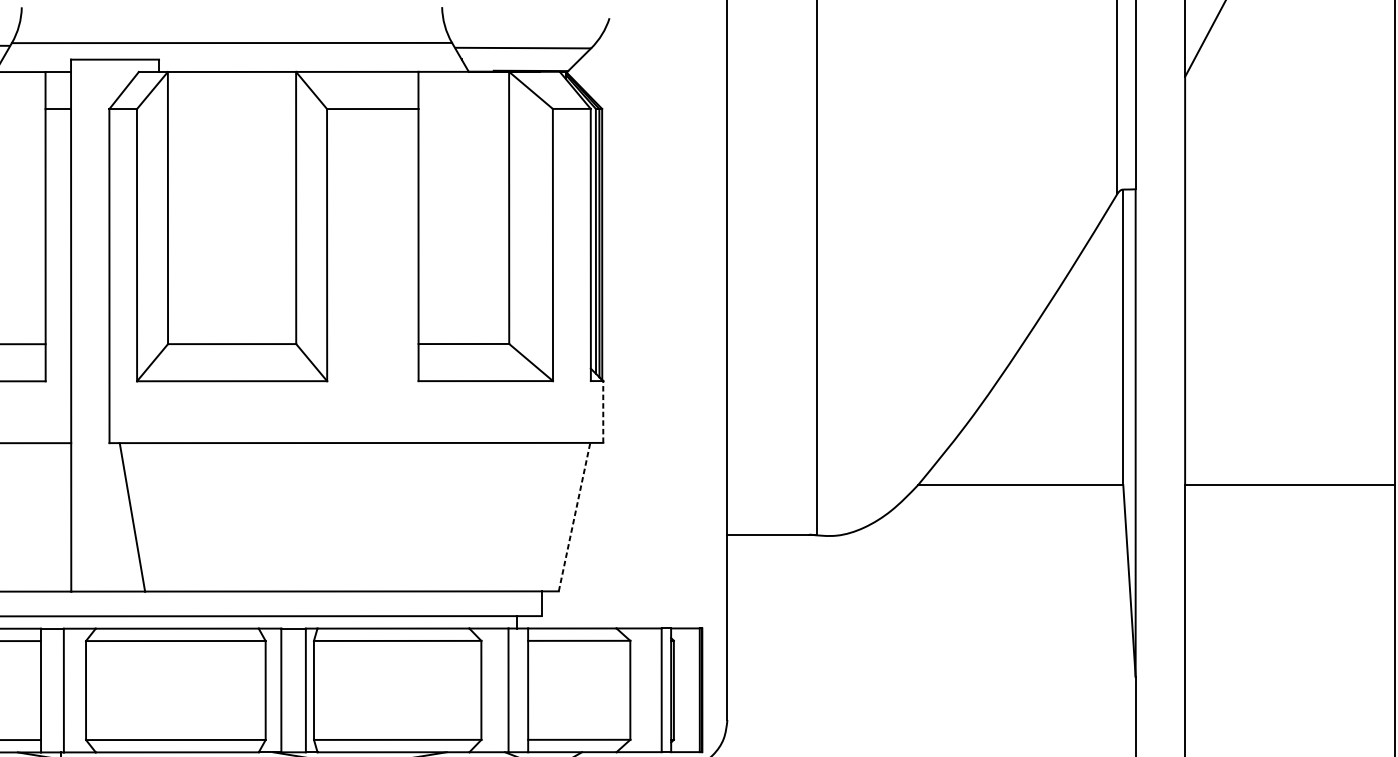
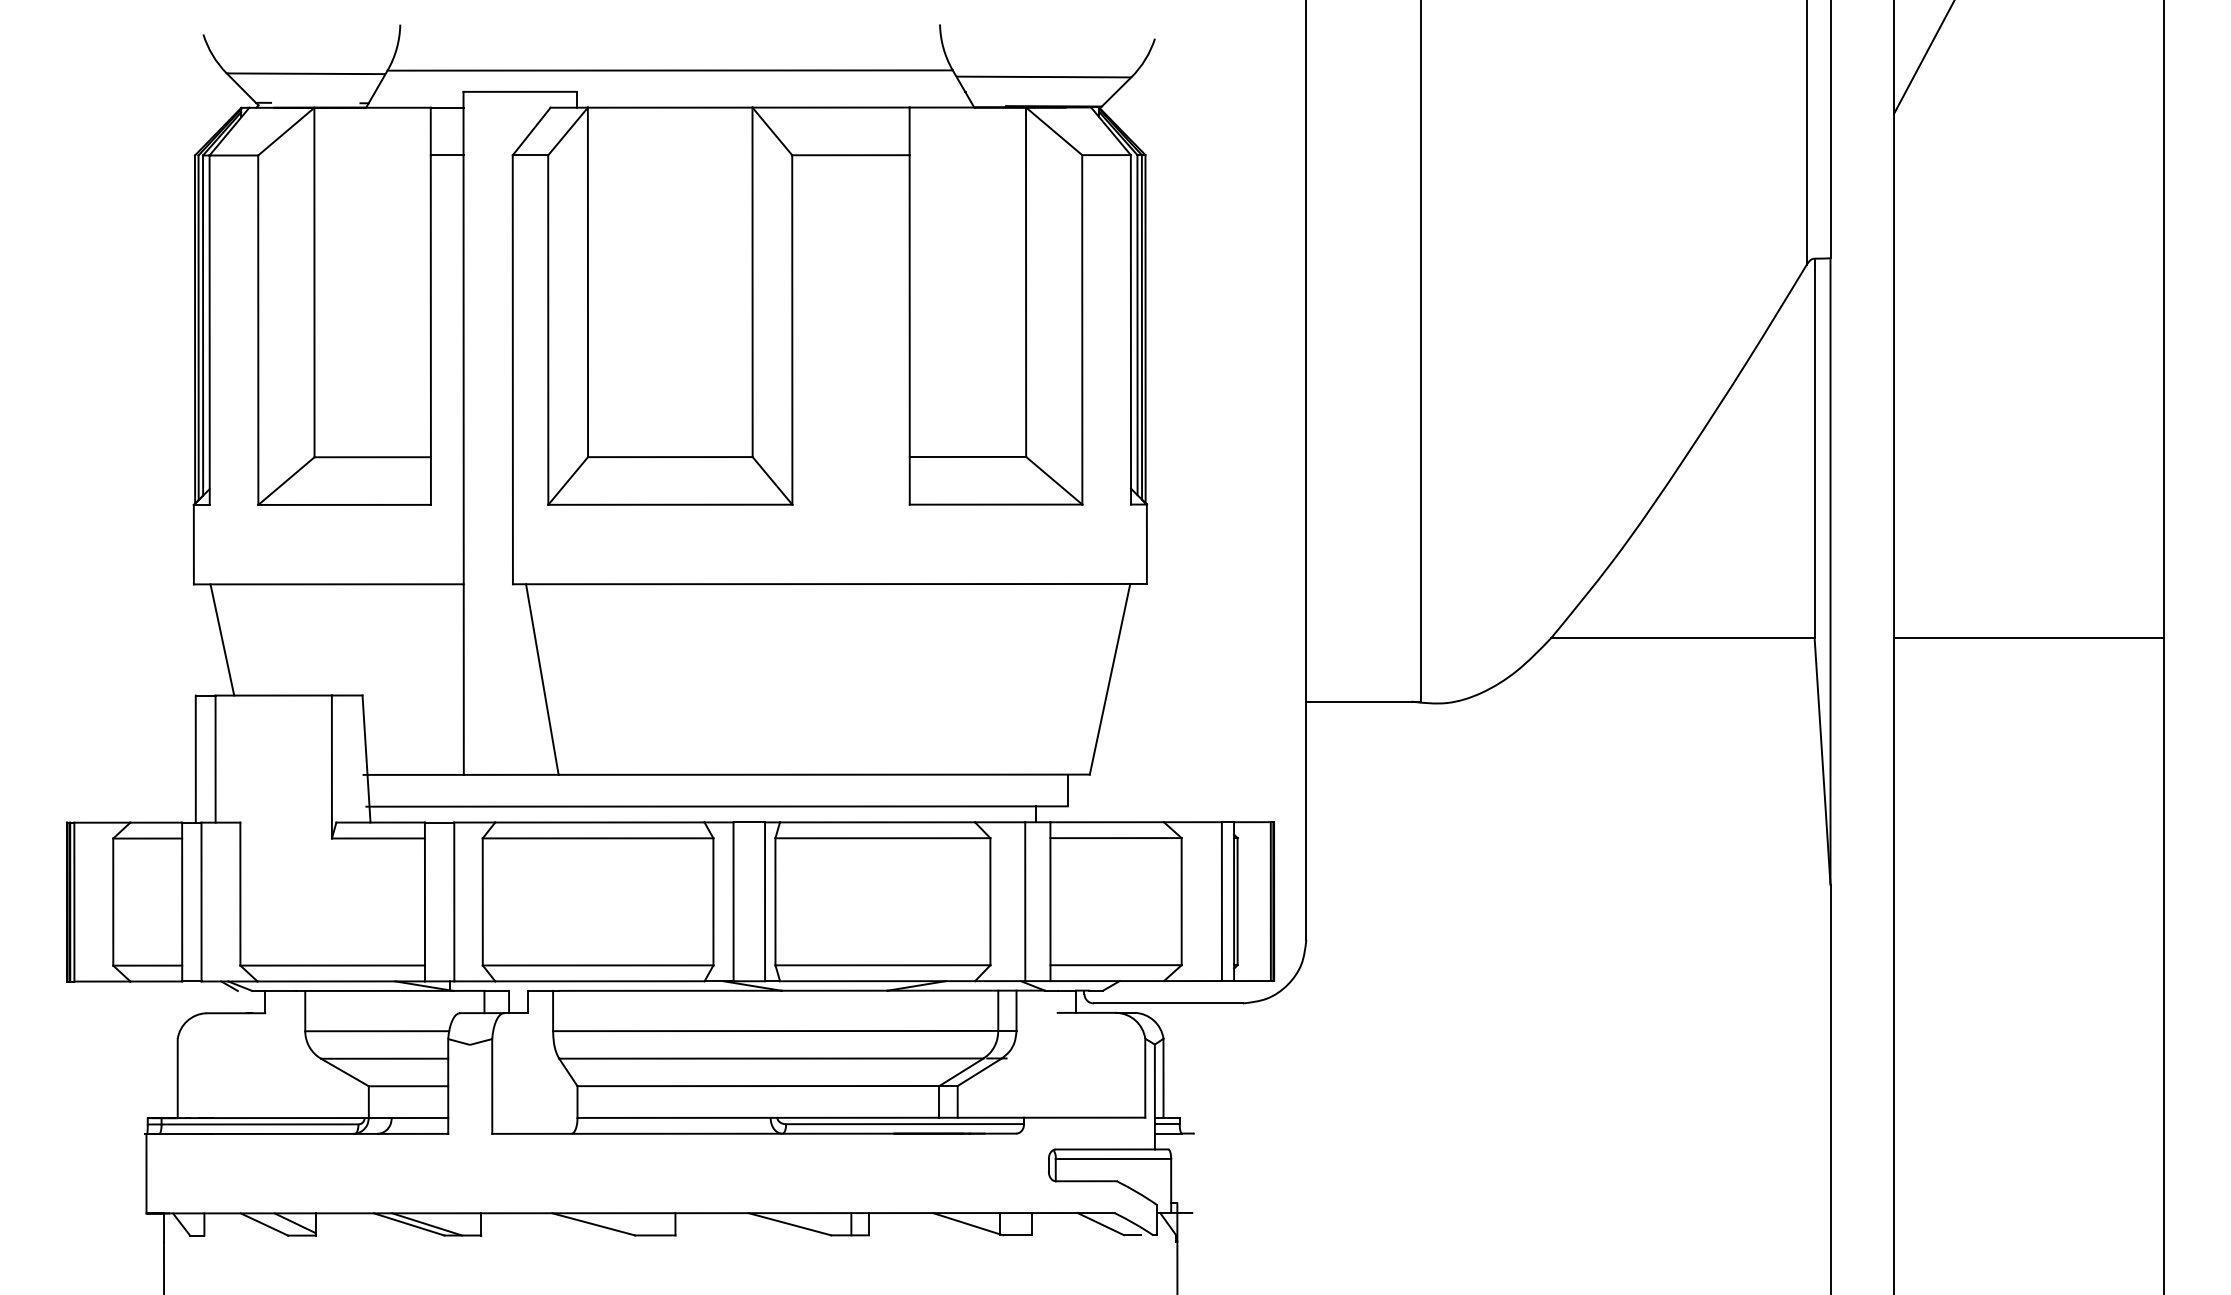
line: (602, 412) -> (1146, 544), dashed -> solid
line: (574, 516) -> (1110, 678), dashed -> solid

